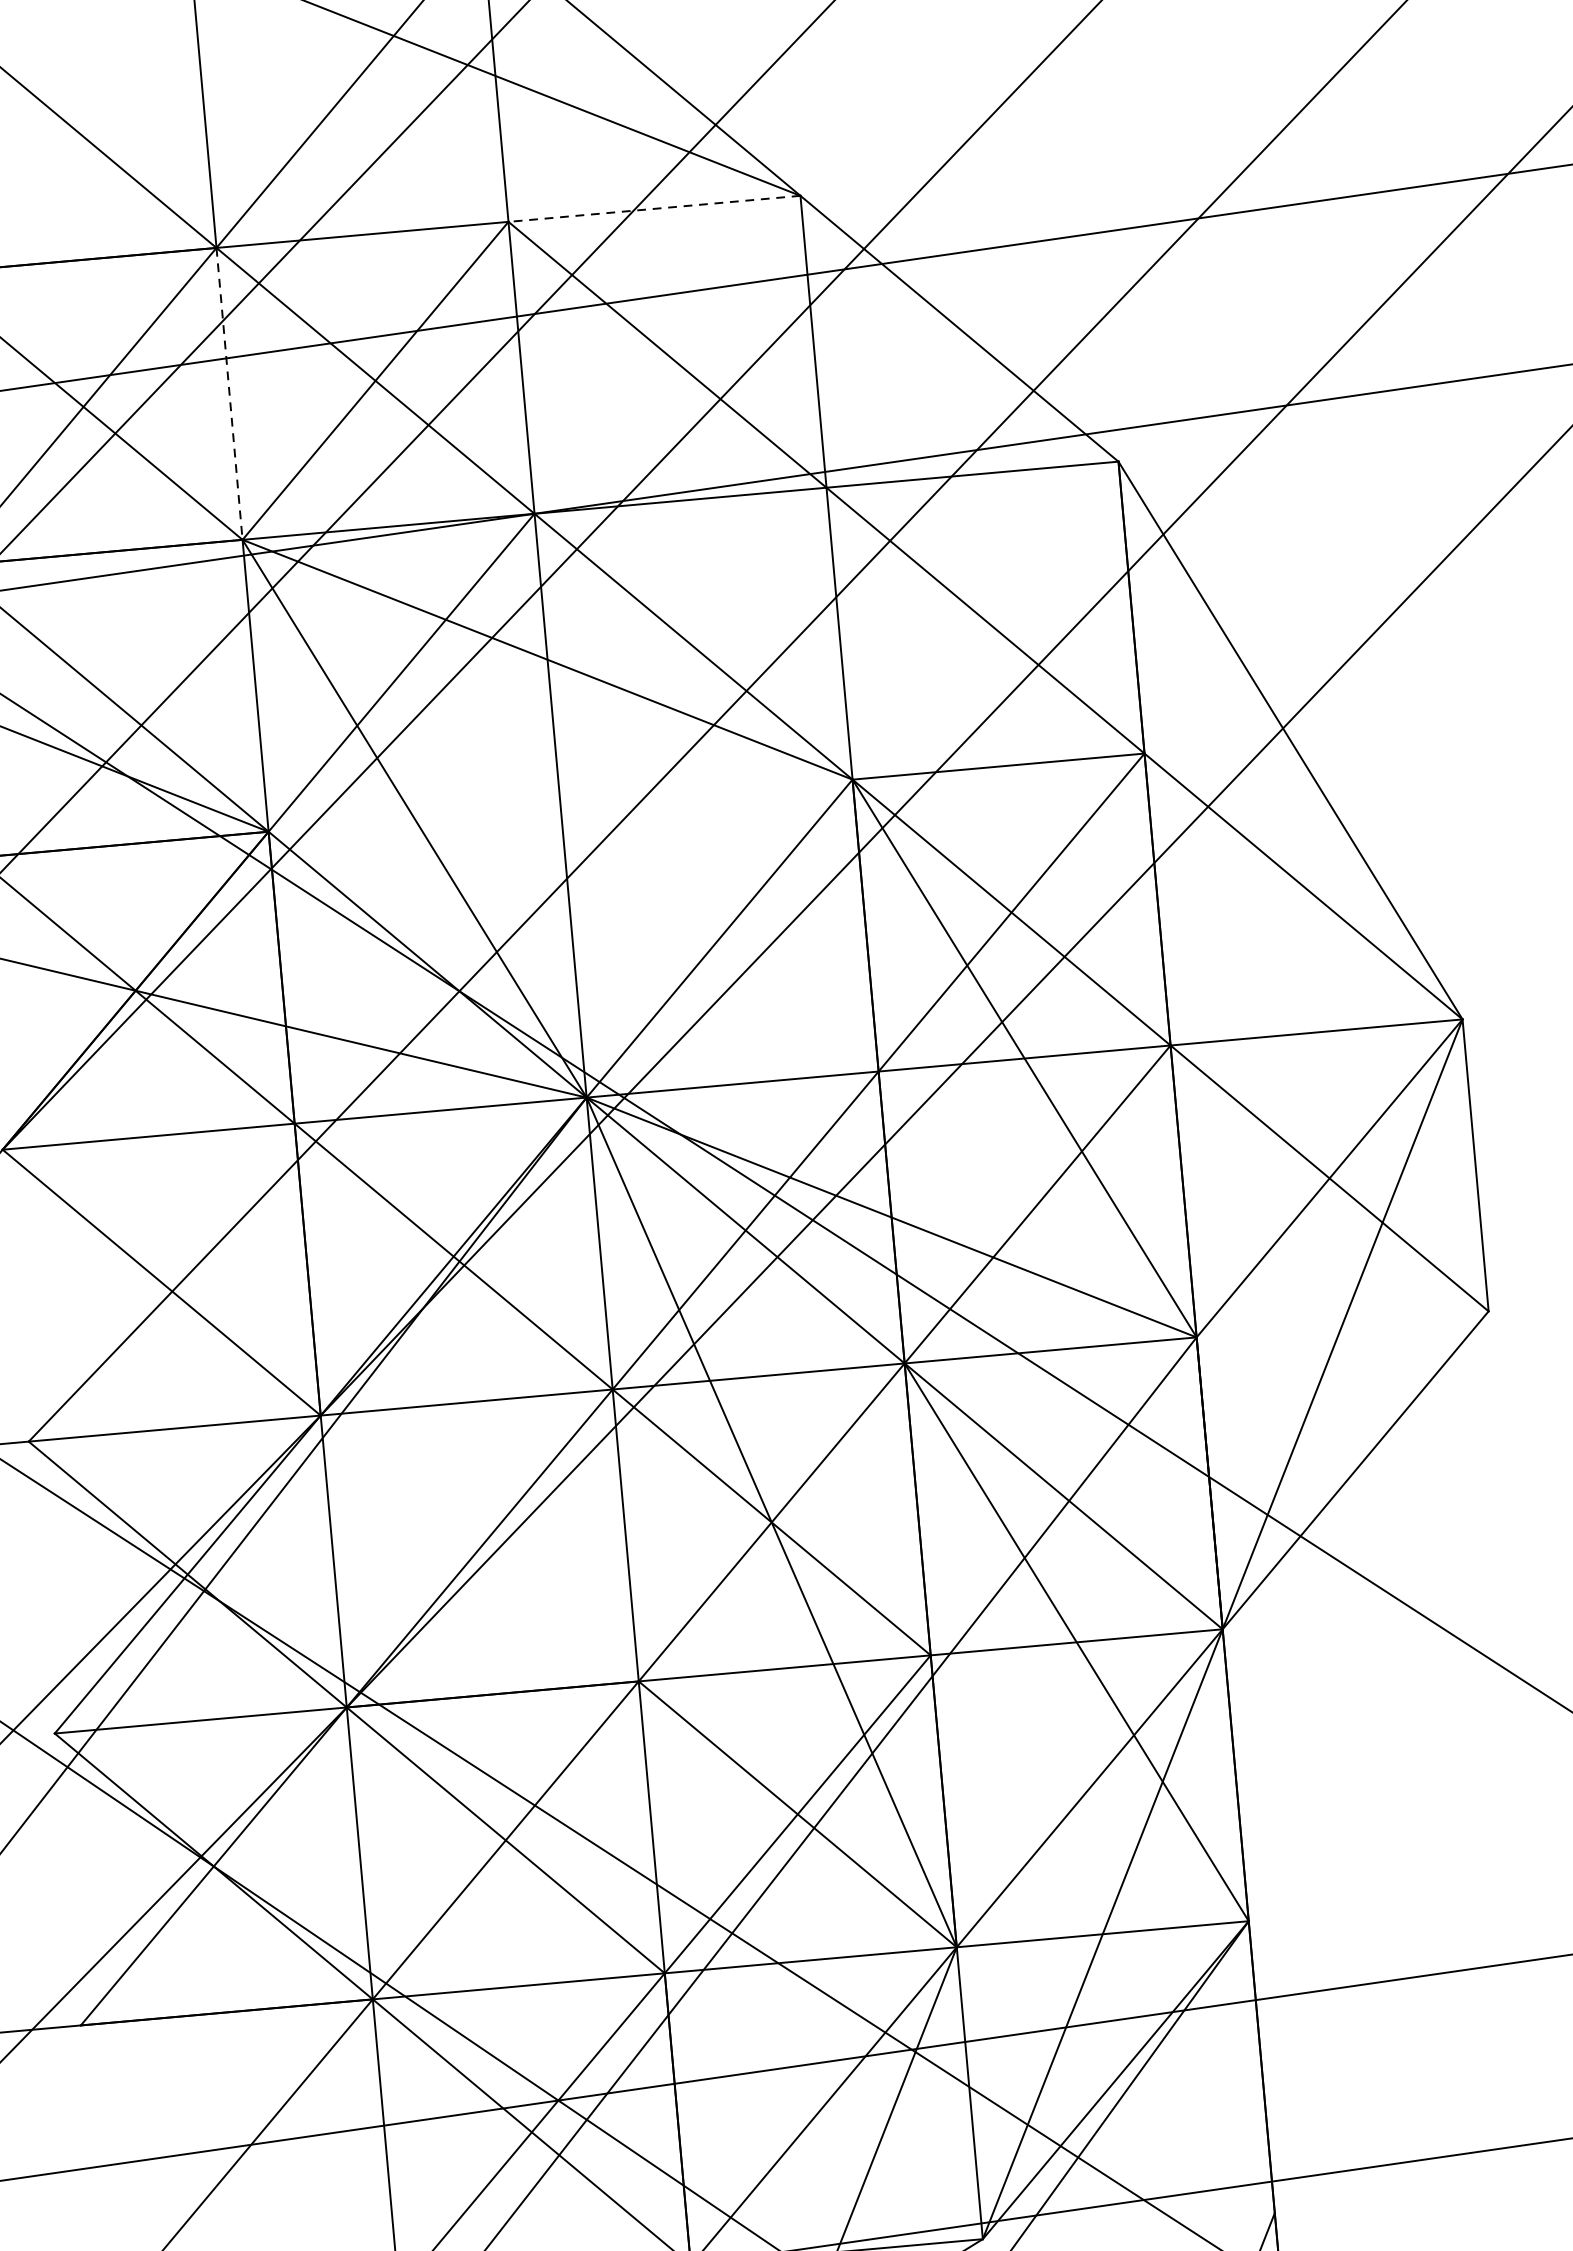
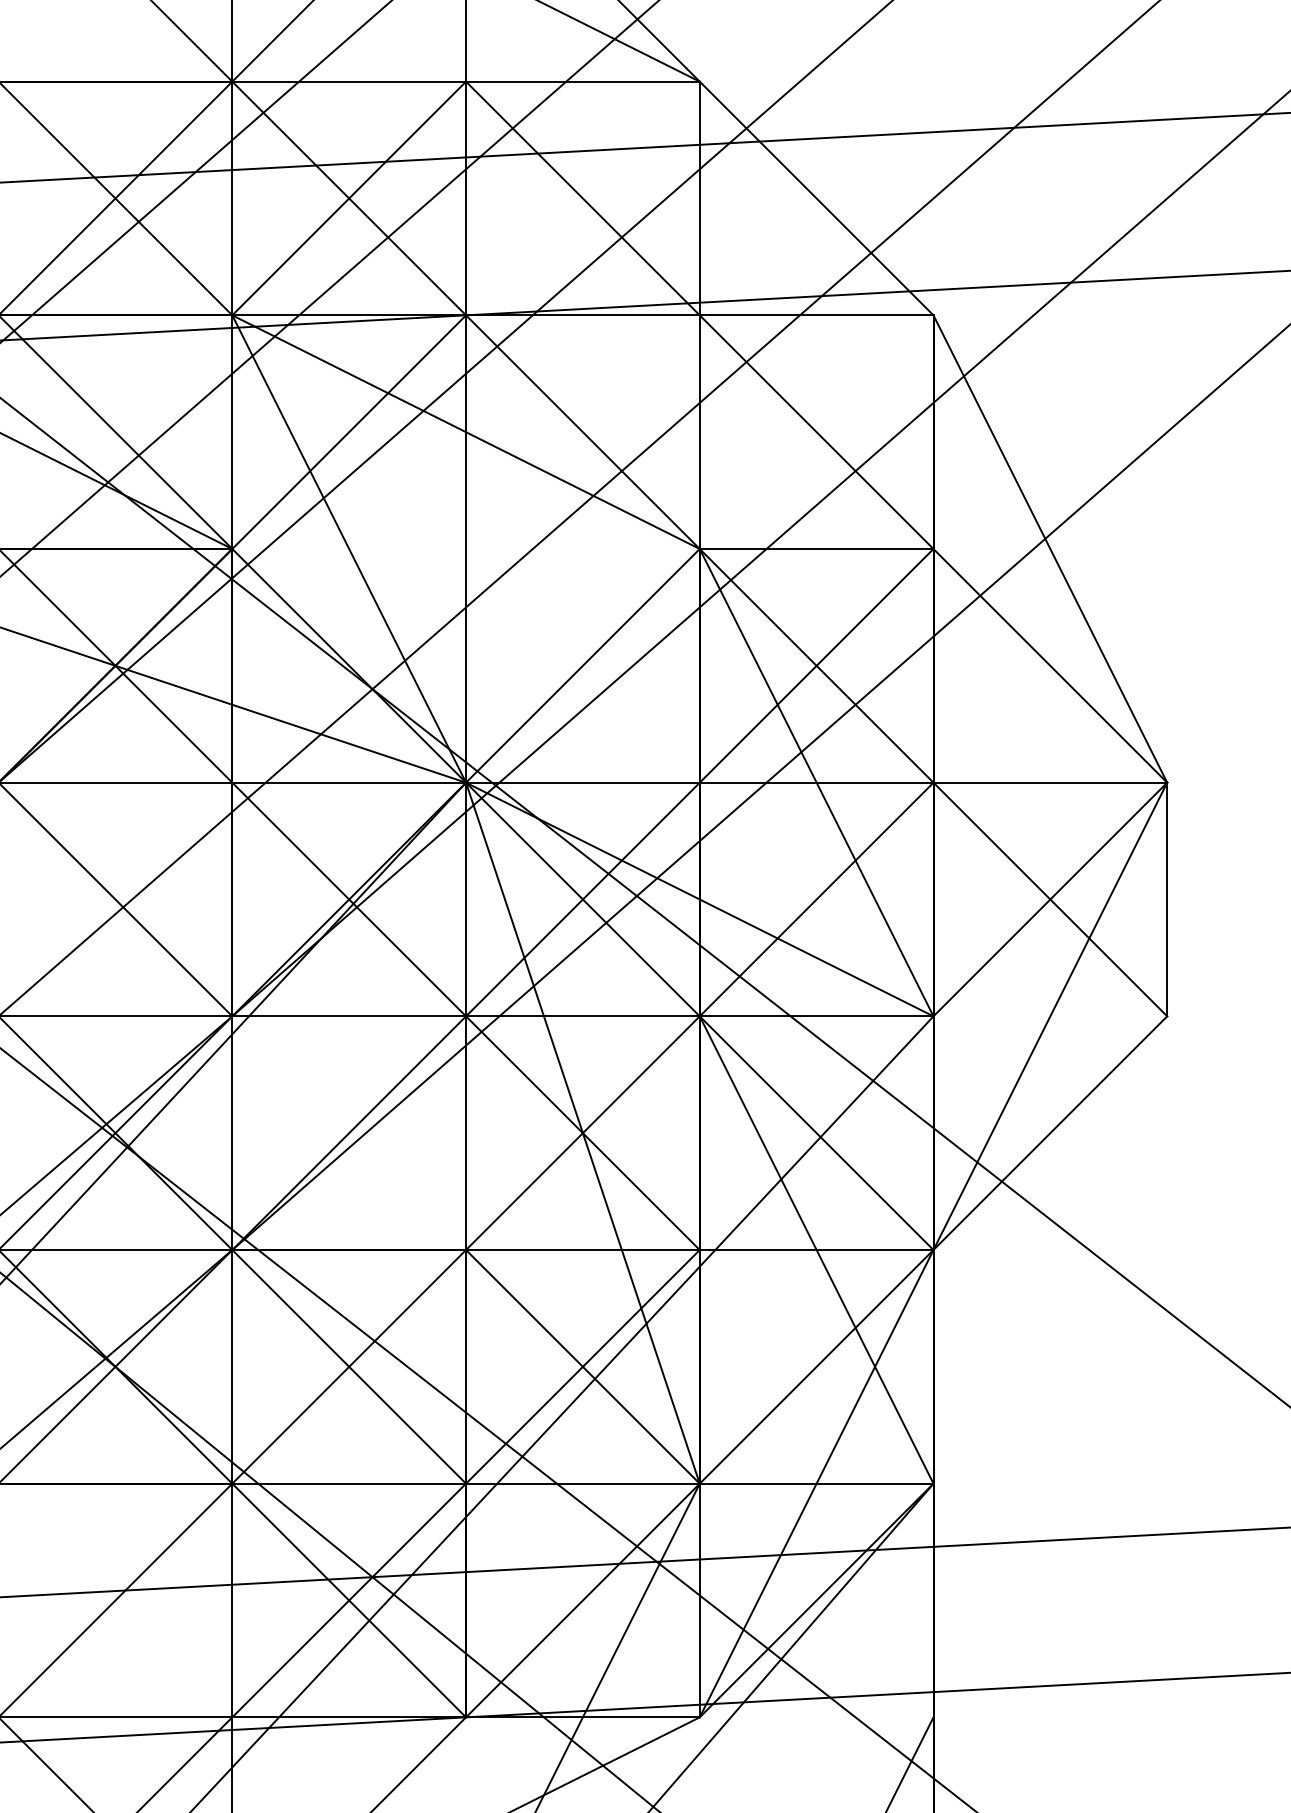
line: (653, 208) -> (582, 81), dashed -> solid
line: (229, 393) -> (232, 198), dashed -> solid

